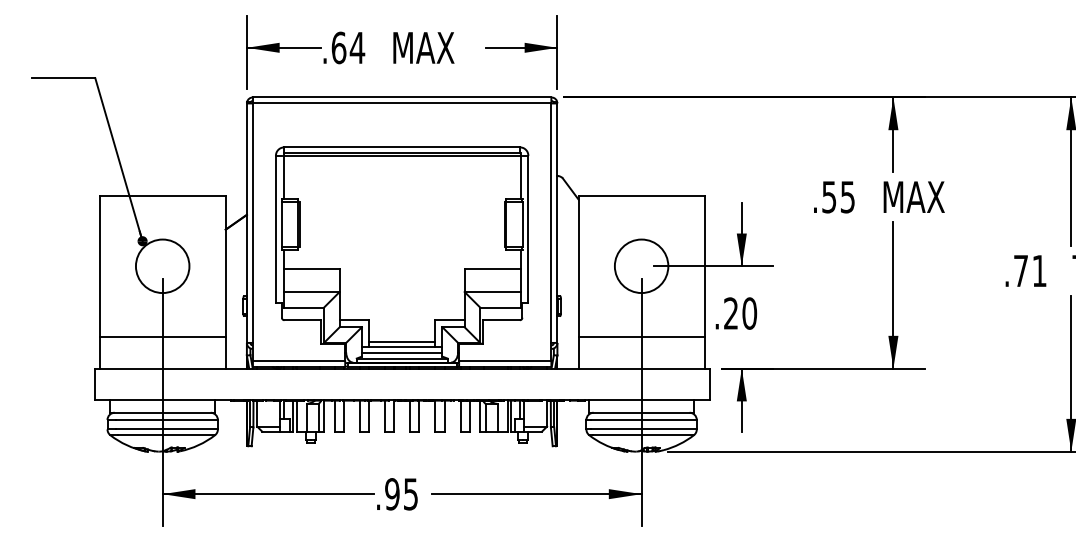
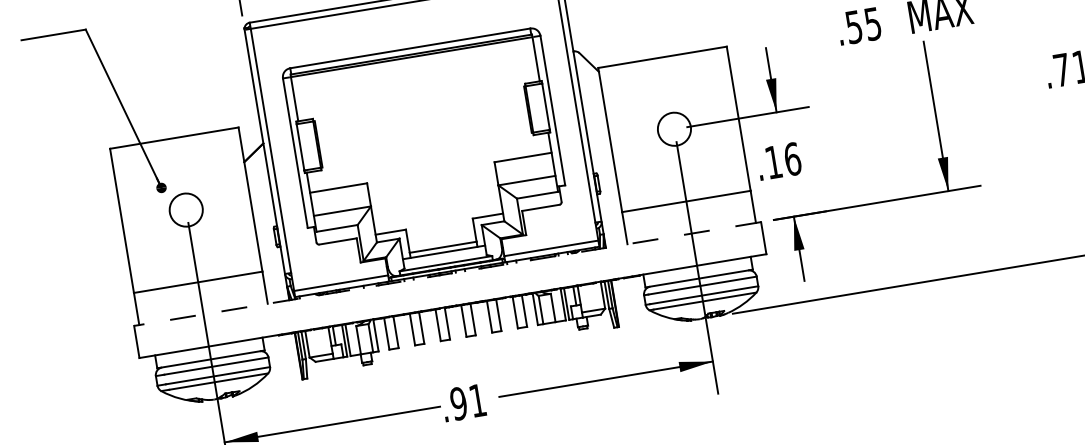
circle: (162, 266) -> (186, 210), size x0.6
circle: (641, 266) -> (674, 129), size x0.6
text: (740, 313) -> (783, 160), .20 -> .16
line: (401, 352) -> (444, 257), removed
line: (402, 368) -> (447, 273), solid -> dashed
text: (410, 494) -> (477, 400), .95 -> .91

